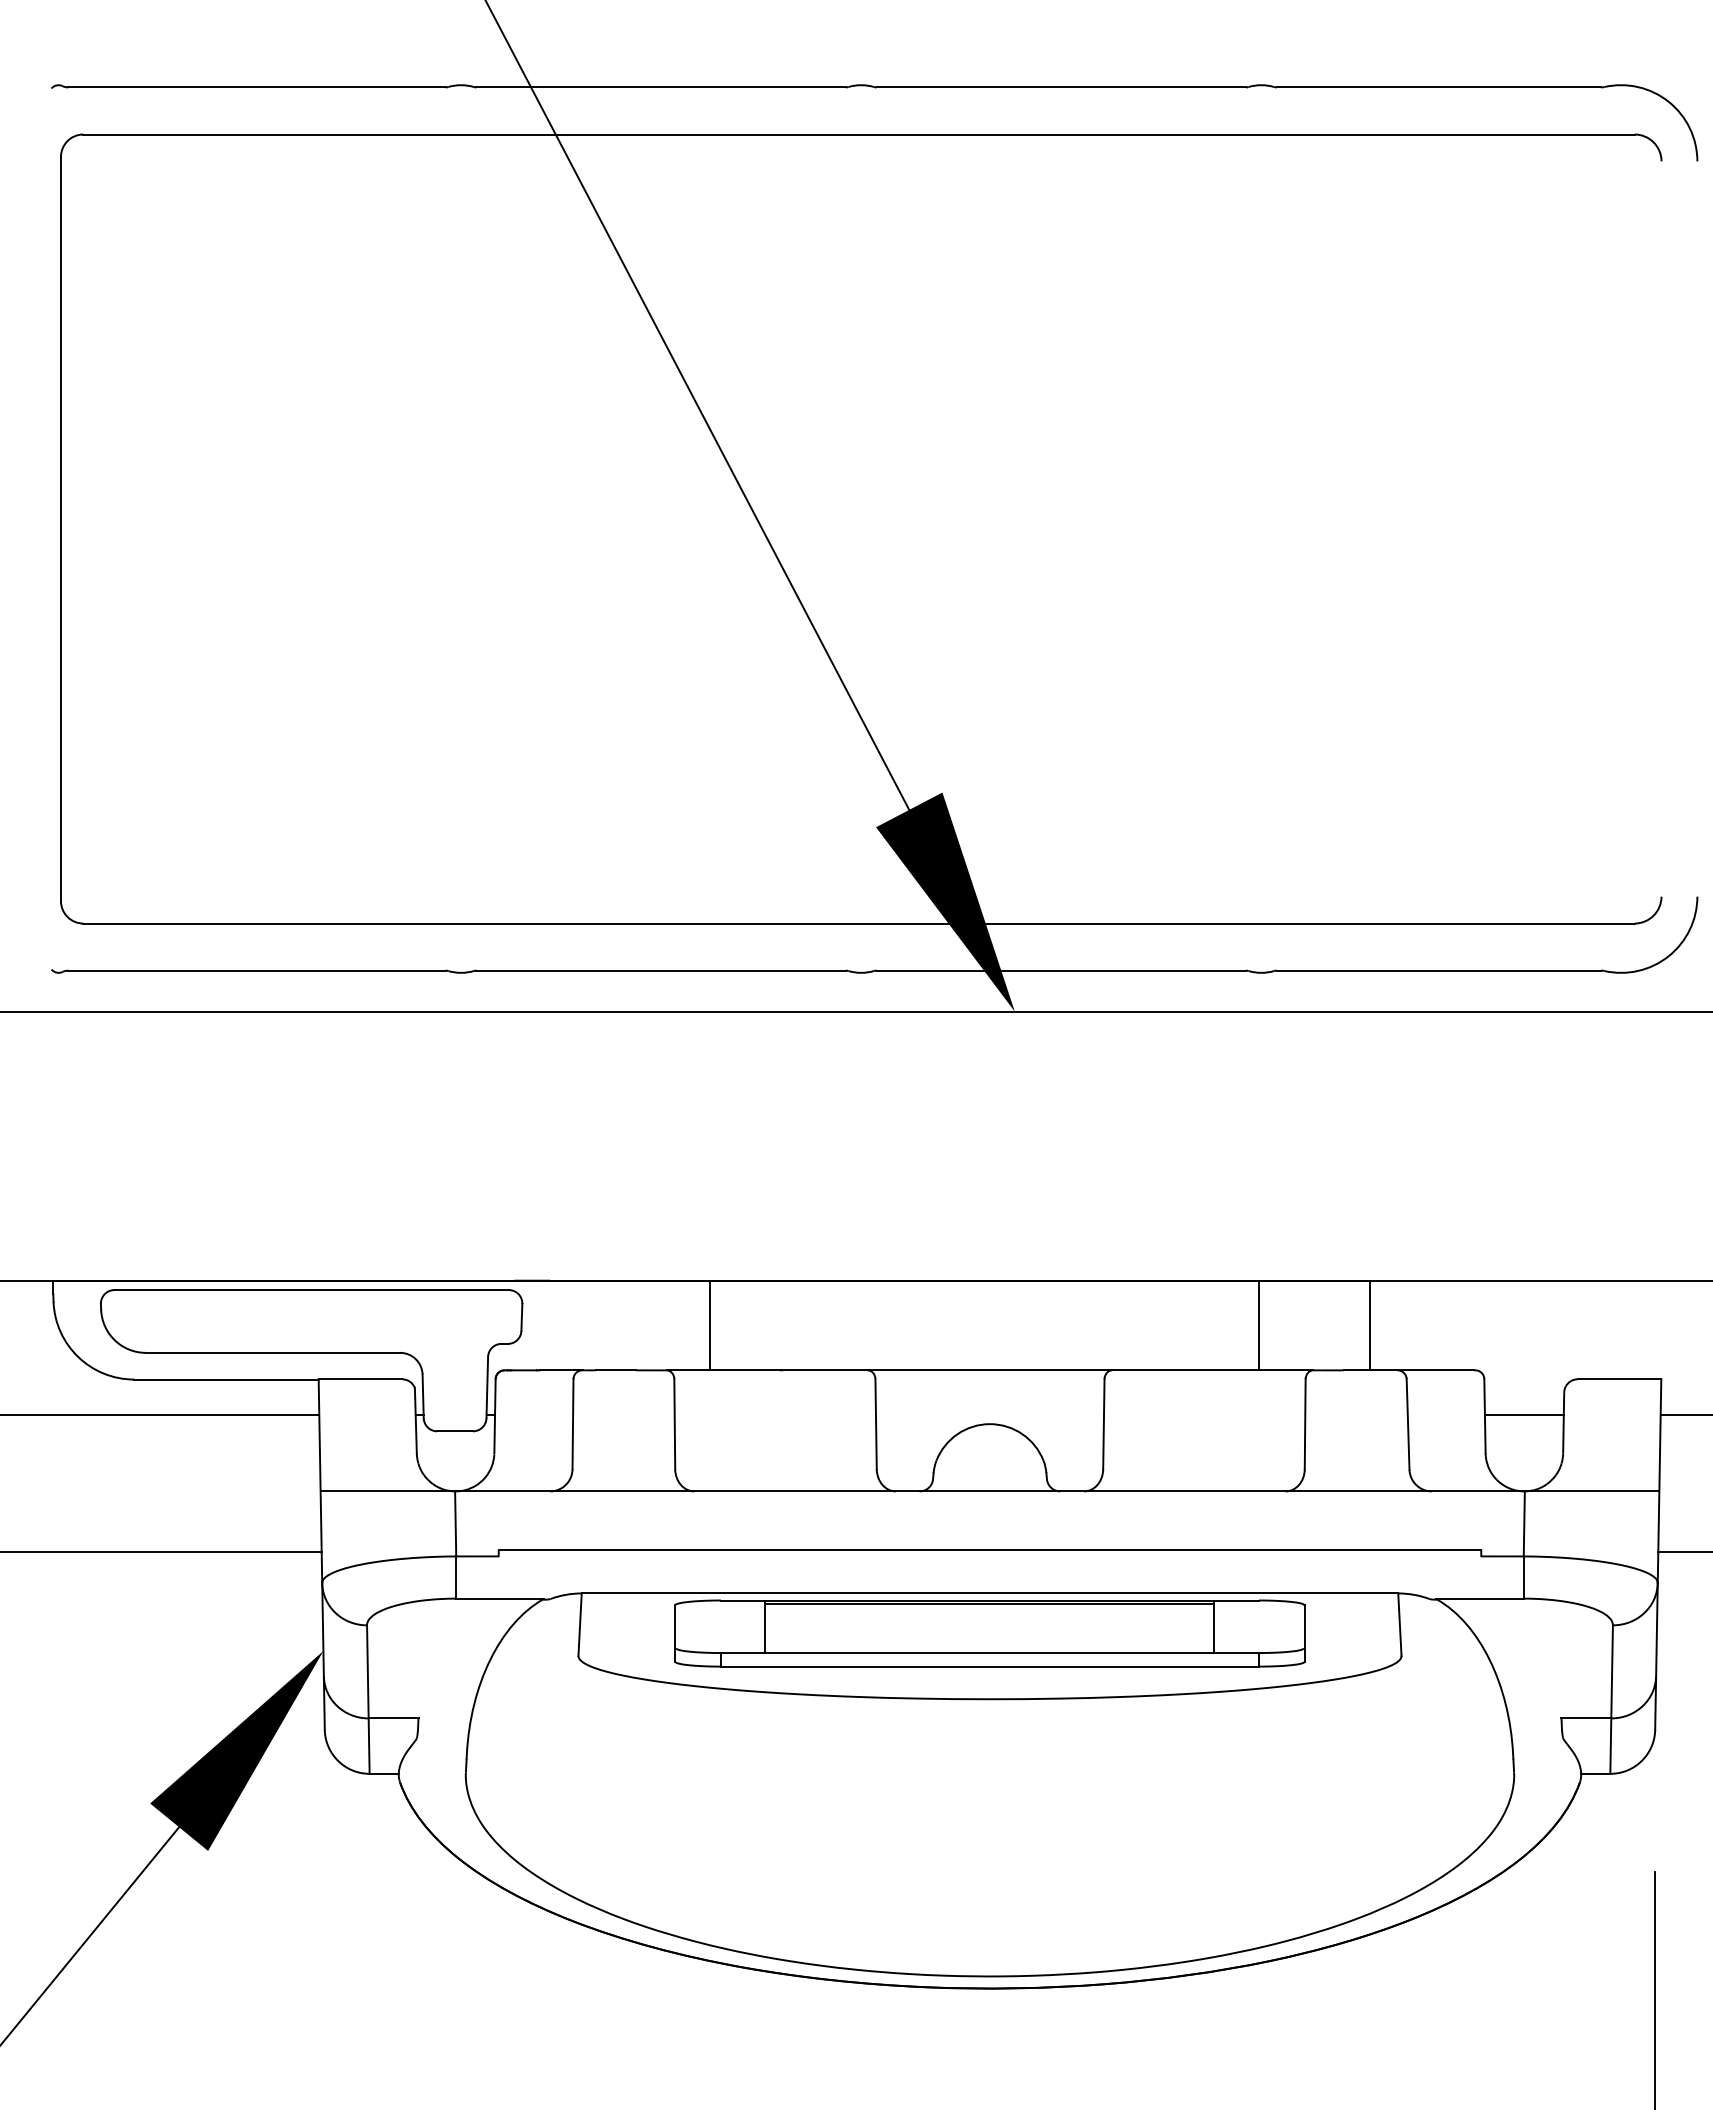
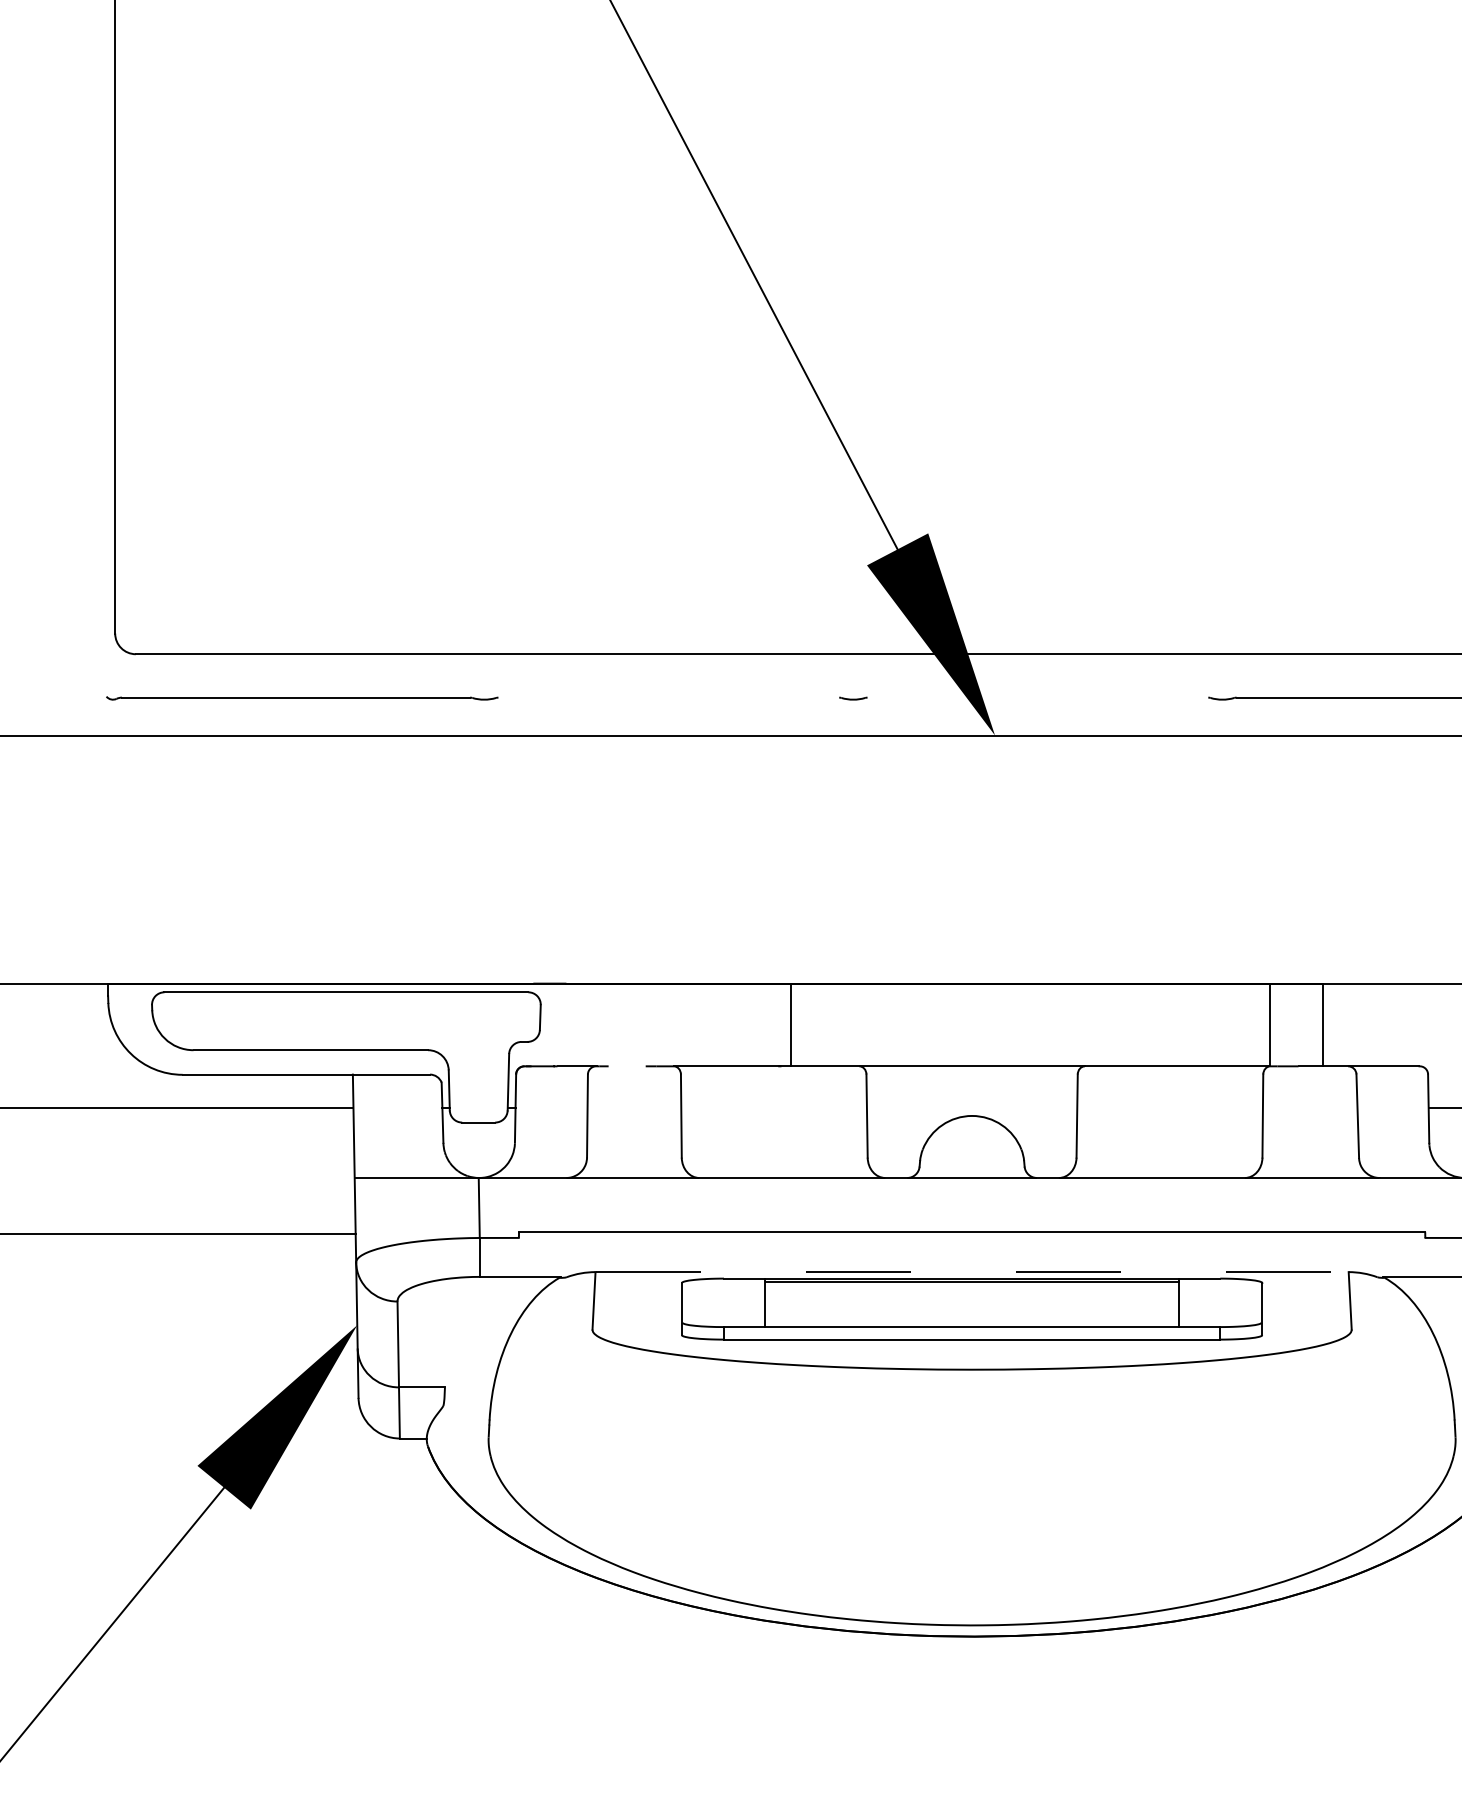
line: (660, 970) -> (668, 697), removed
line: (1061, 970) -> (1038, 697), removed
line: (709, 1325) -> (790, 1024), moved
line: (1258, 1325) -> (1269, 1024), moved
line: (615, 1370) -> (626, 1066), removed
line: (990, 1593) -> (972, 1272), solid -> dashed

